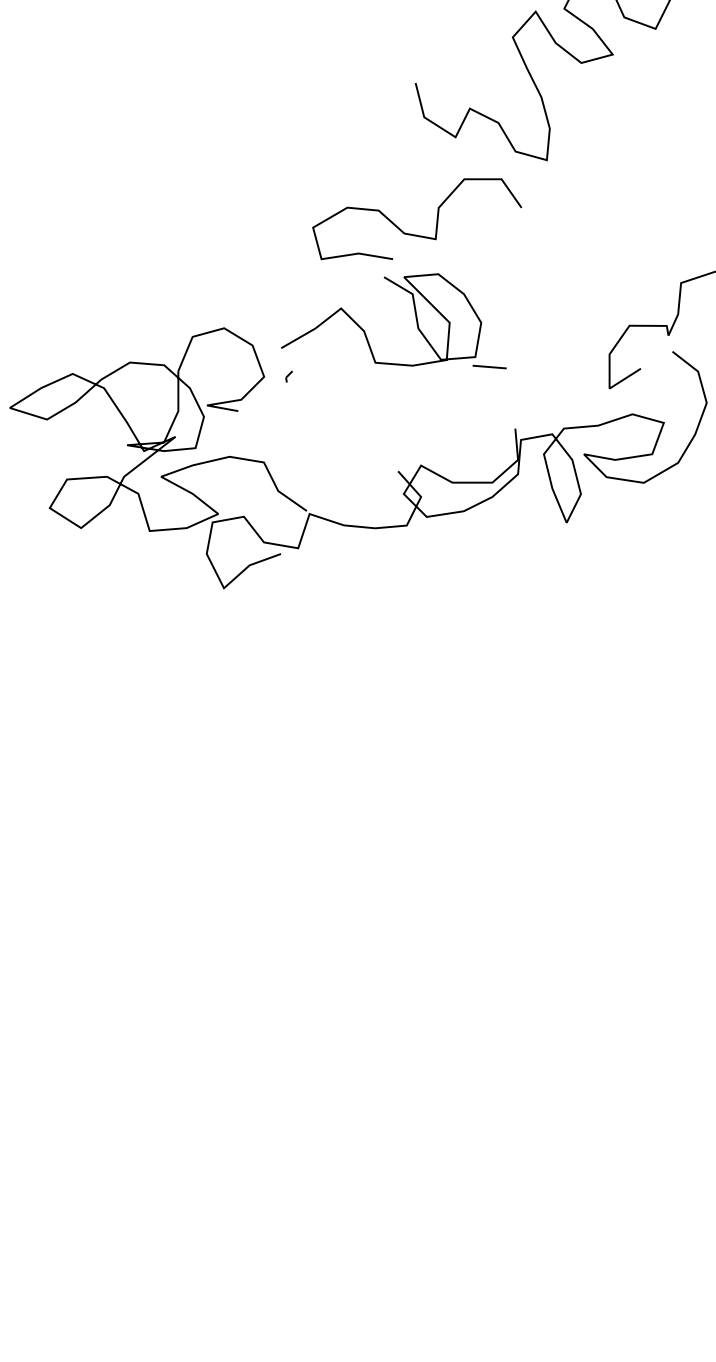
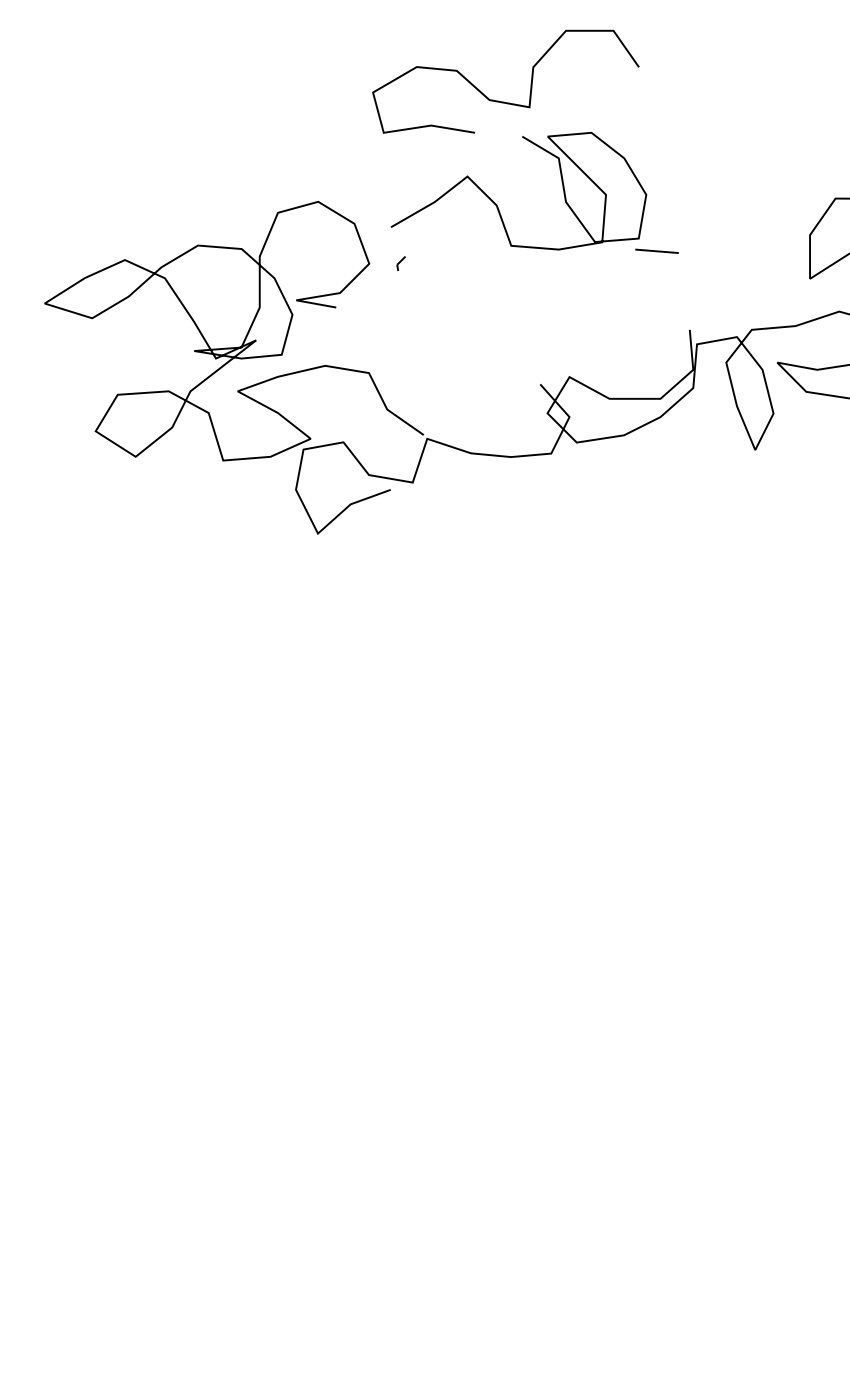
part: (416, 234) -> (504, 101), moved

